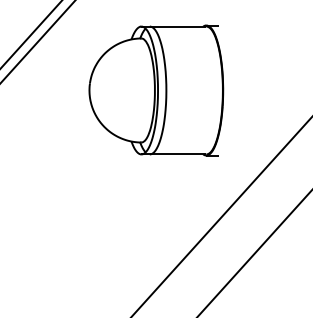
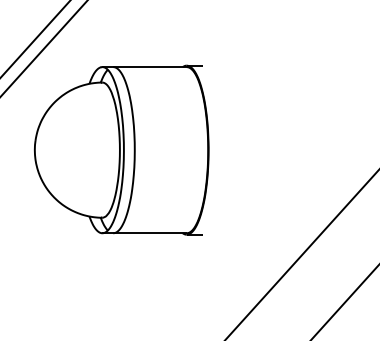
part: (156, 90) -> (121, 150), moved

